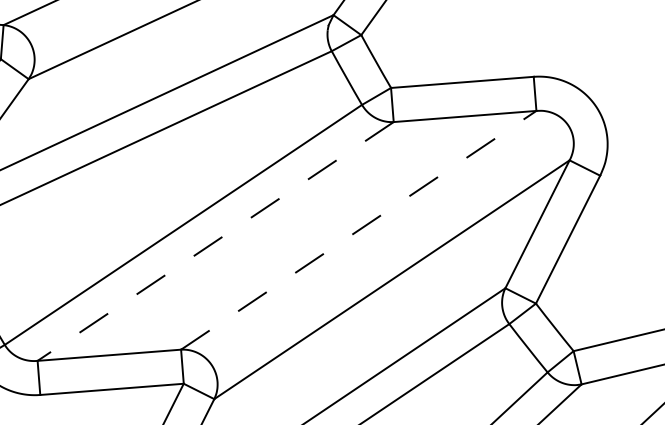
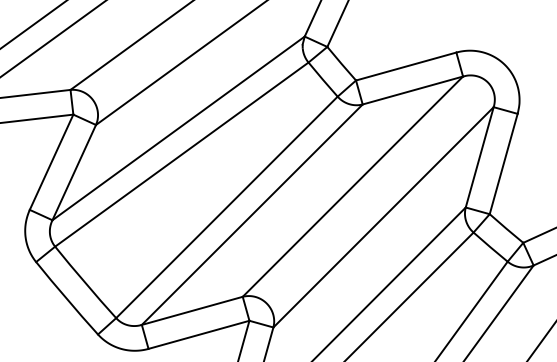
line: (358, 229) -> (352, 186), dashed -> solid
line: (214, 242) -> (251, 215), dashed -> solid

